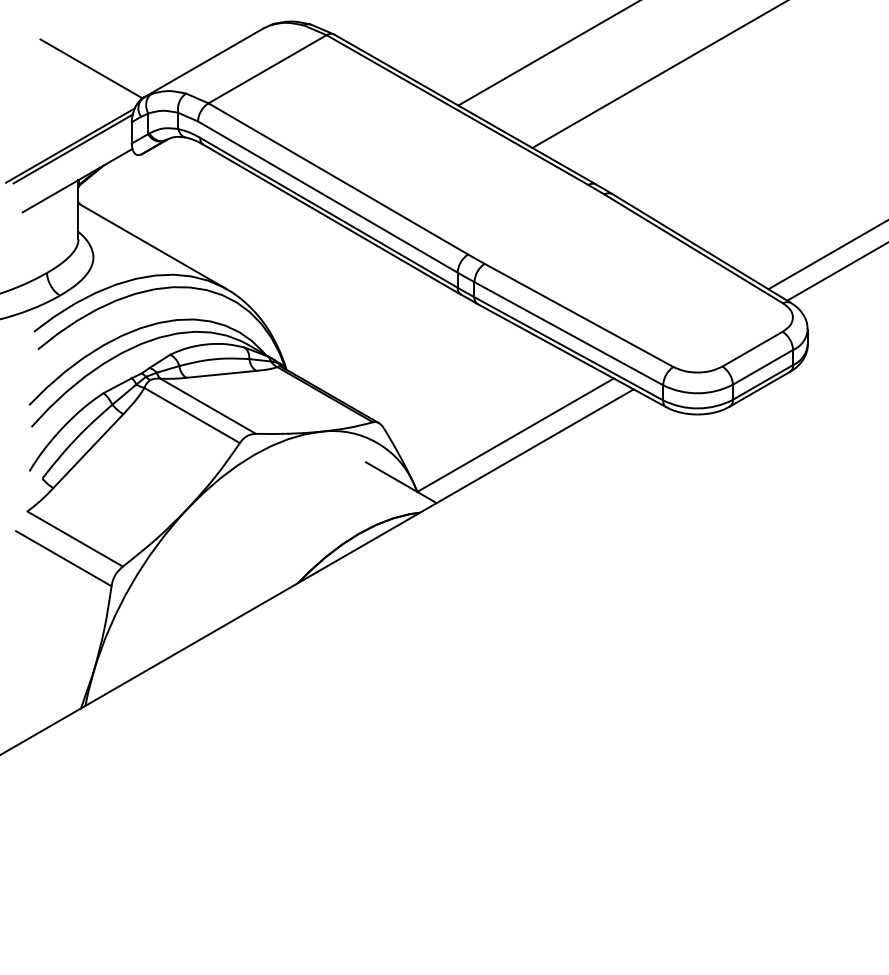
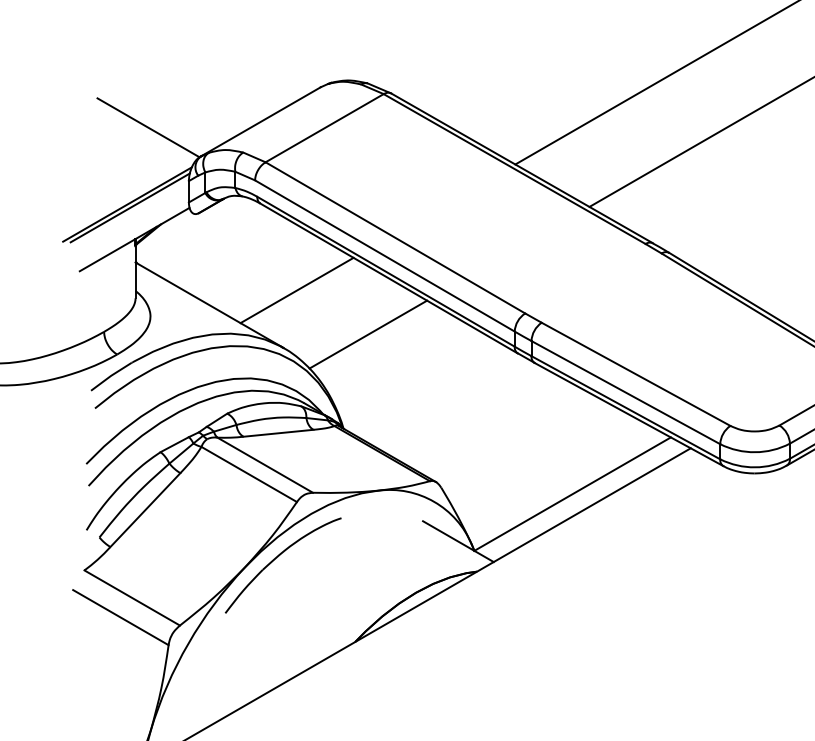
line: (239, 231) -> (296, 290), added
line: (311, 275) -> (368, 334), added
part: (221, 498) -> (278, 557), added

